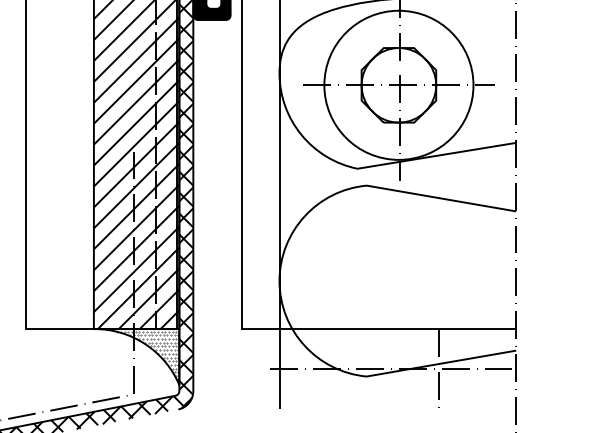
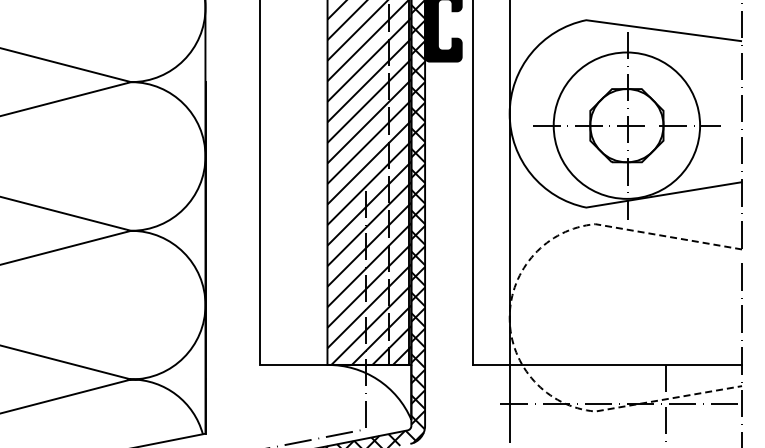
line: (279, 280) -> (509, 317), solid -> dashed
hatch: (147, 355) -> (380, 390), removed

